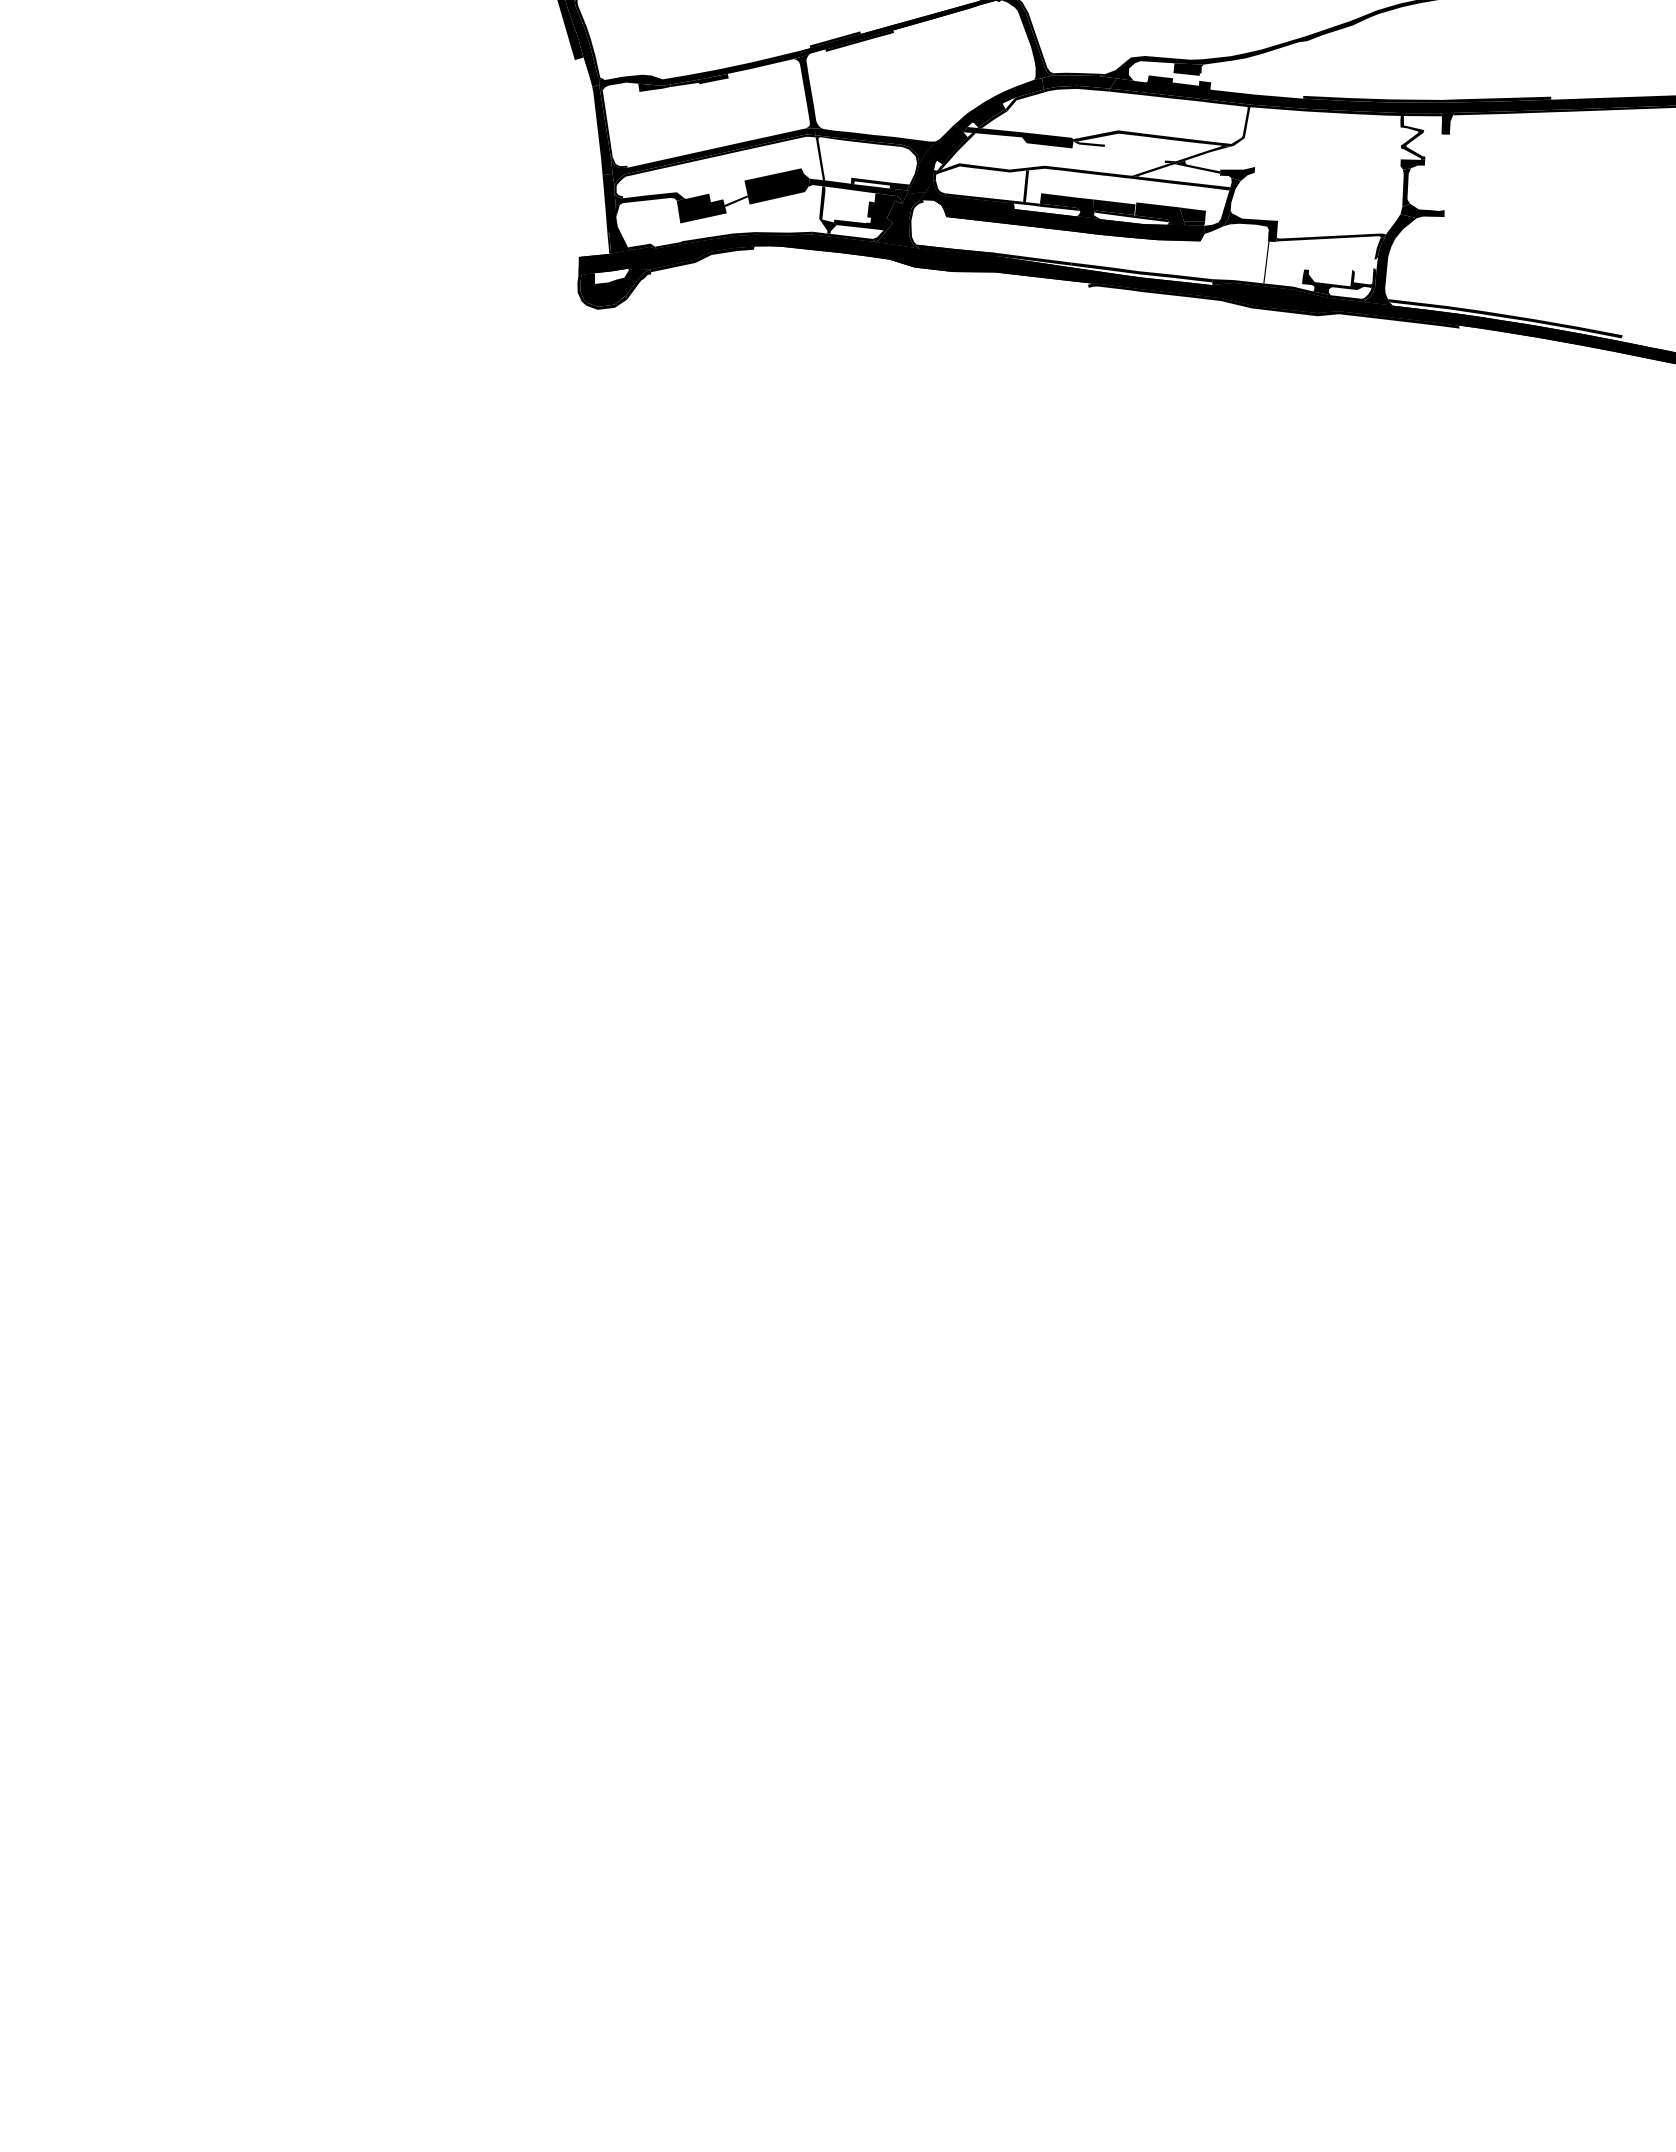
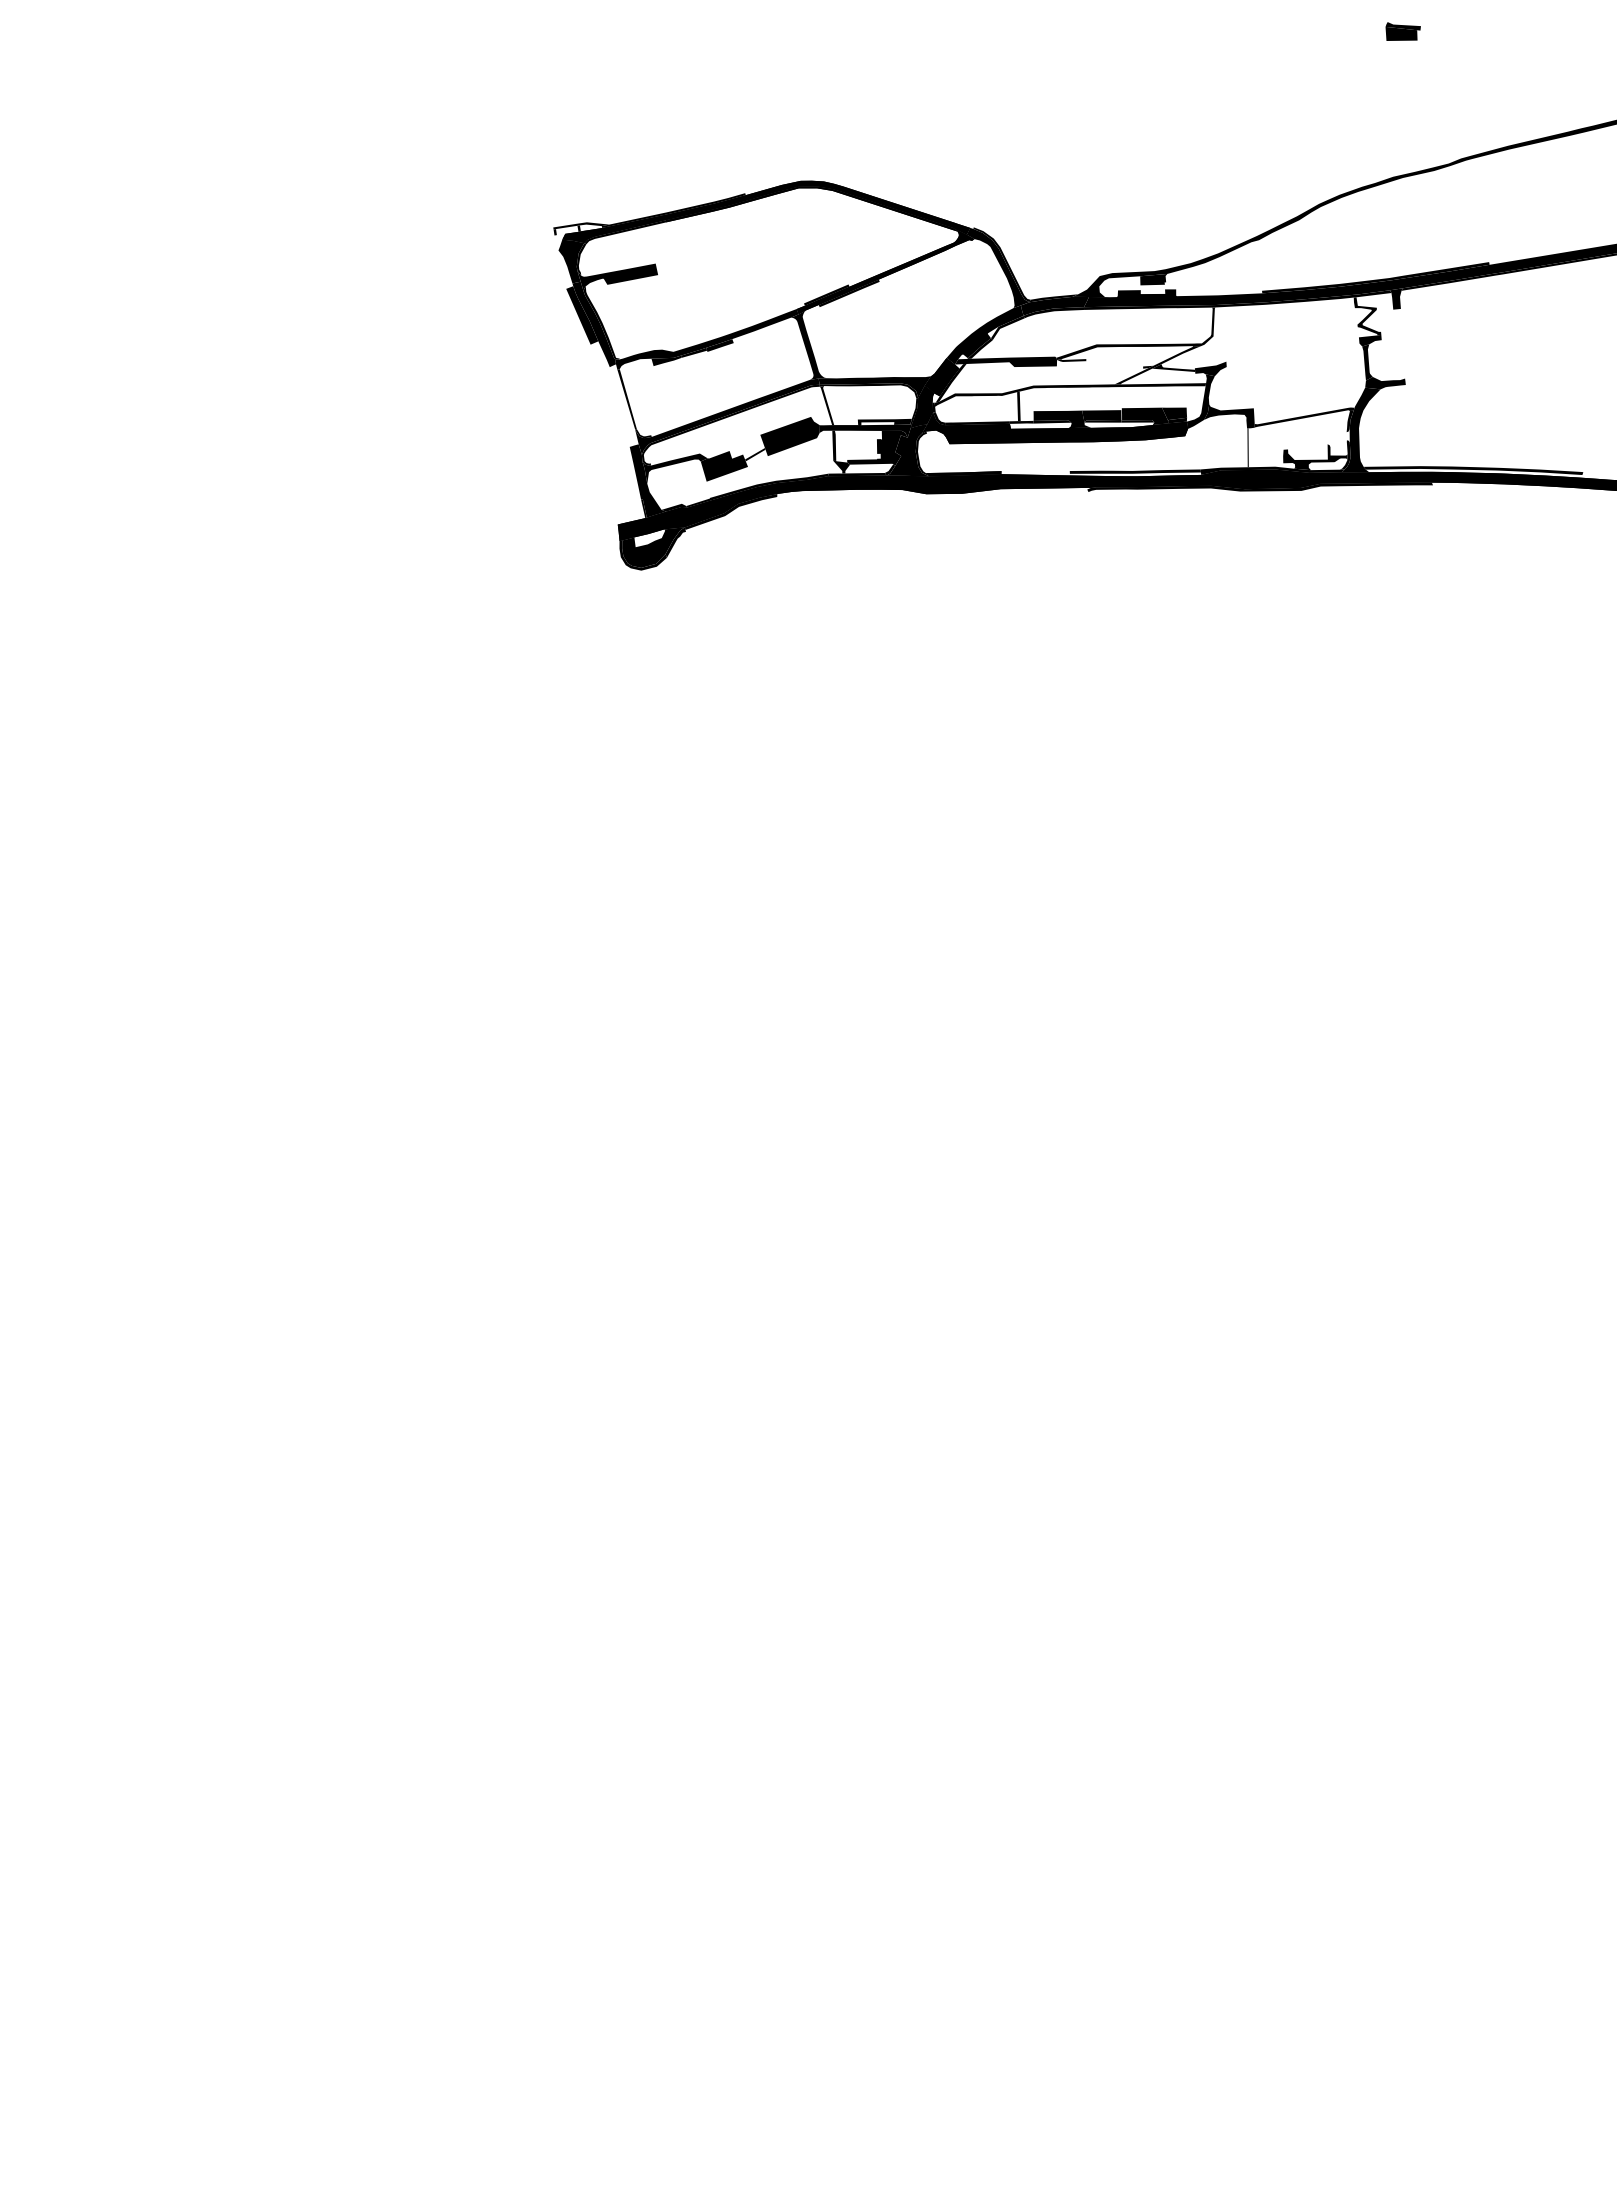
fill: (601, 130) -> (623, 405), removed
fill: (1034, 259) -> (1035, 472), removed

